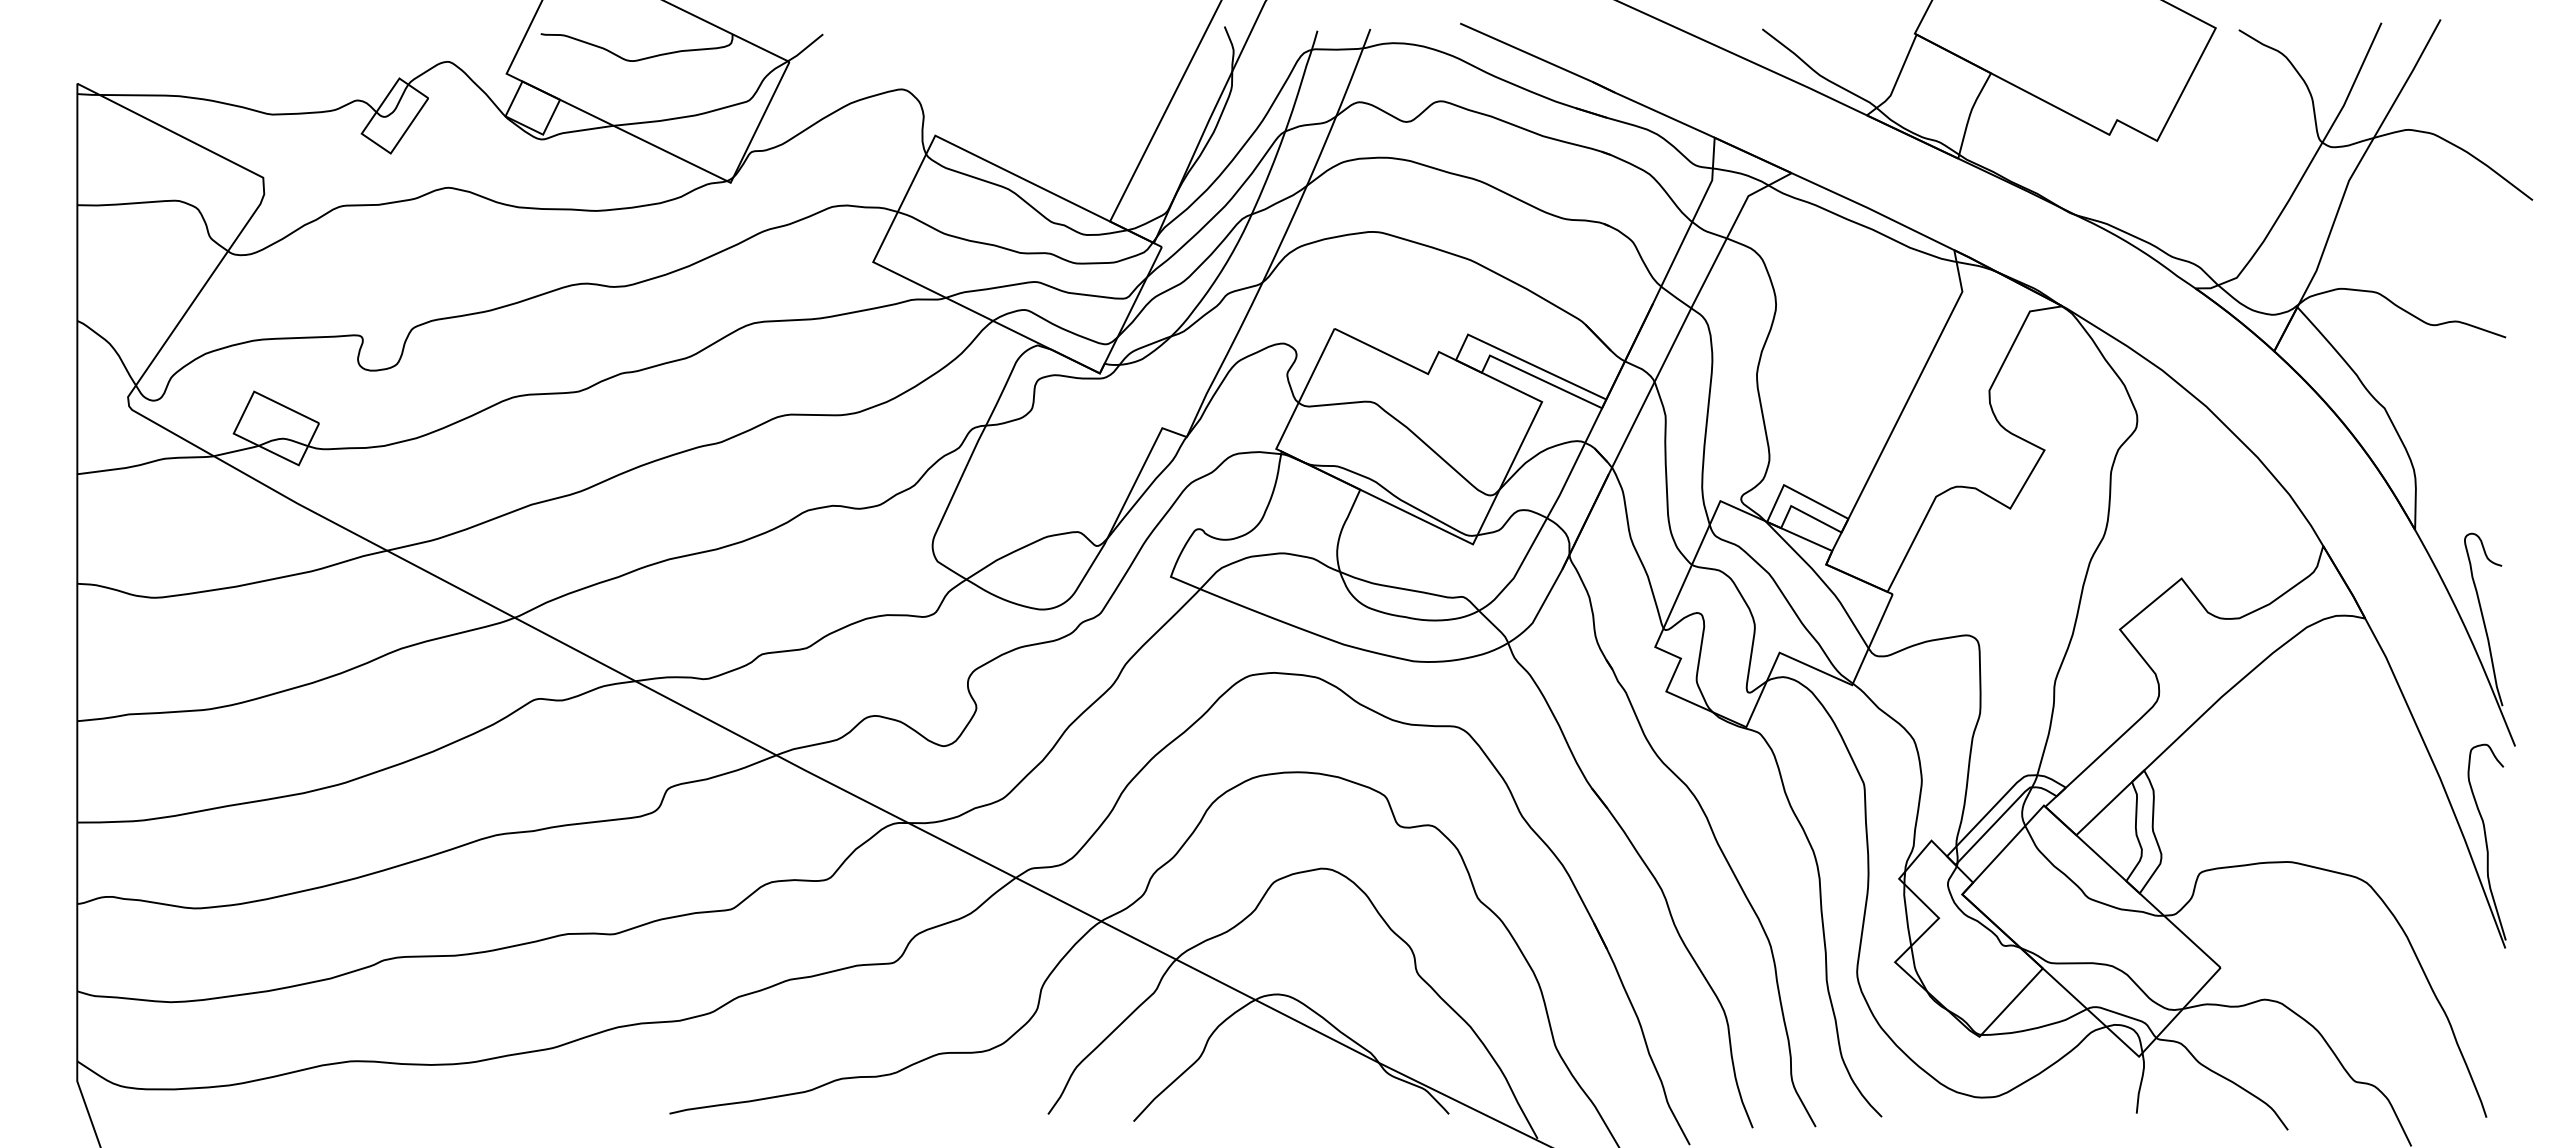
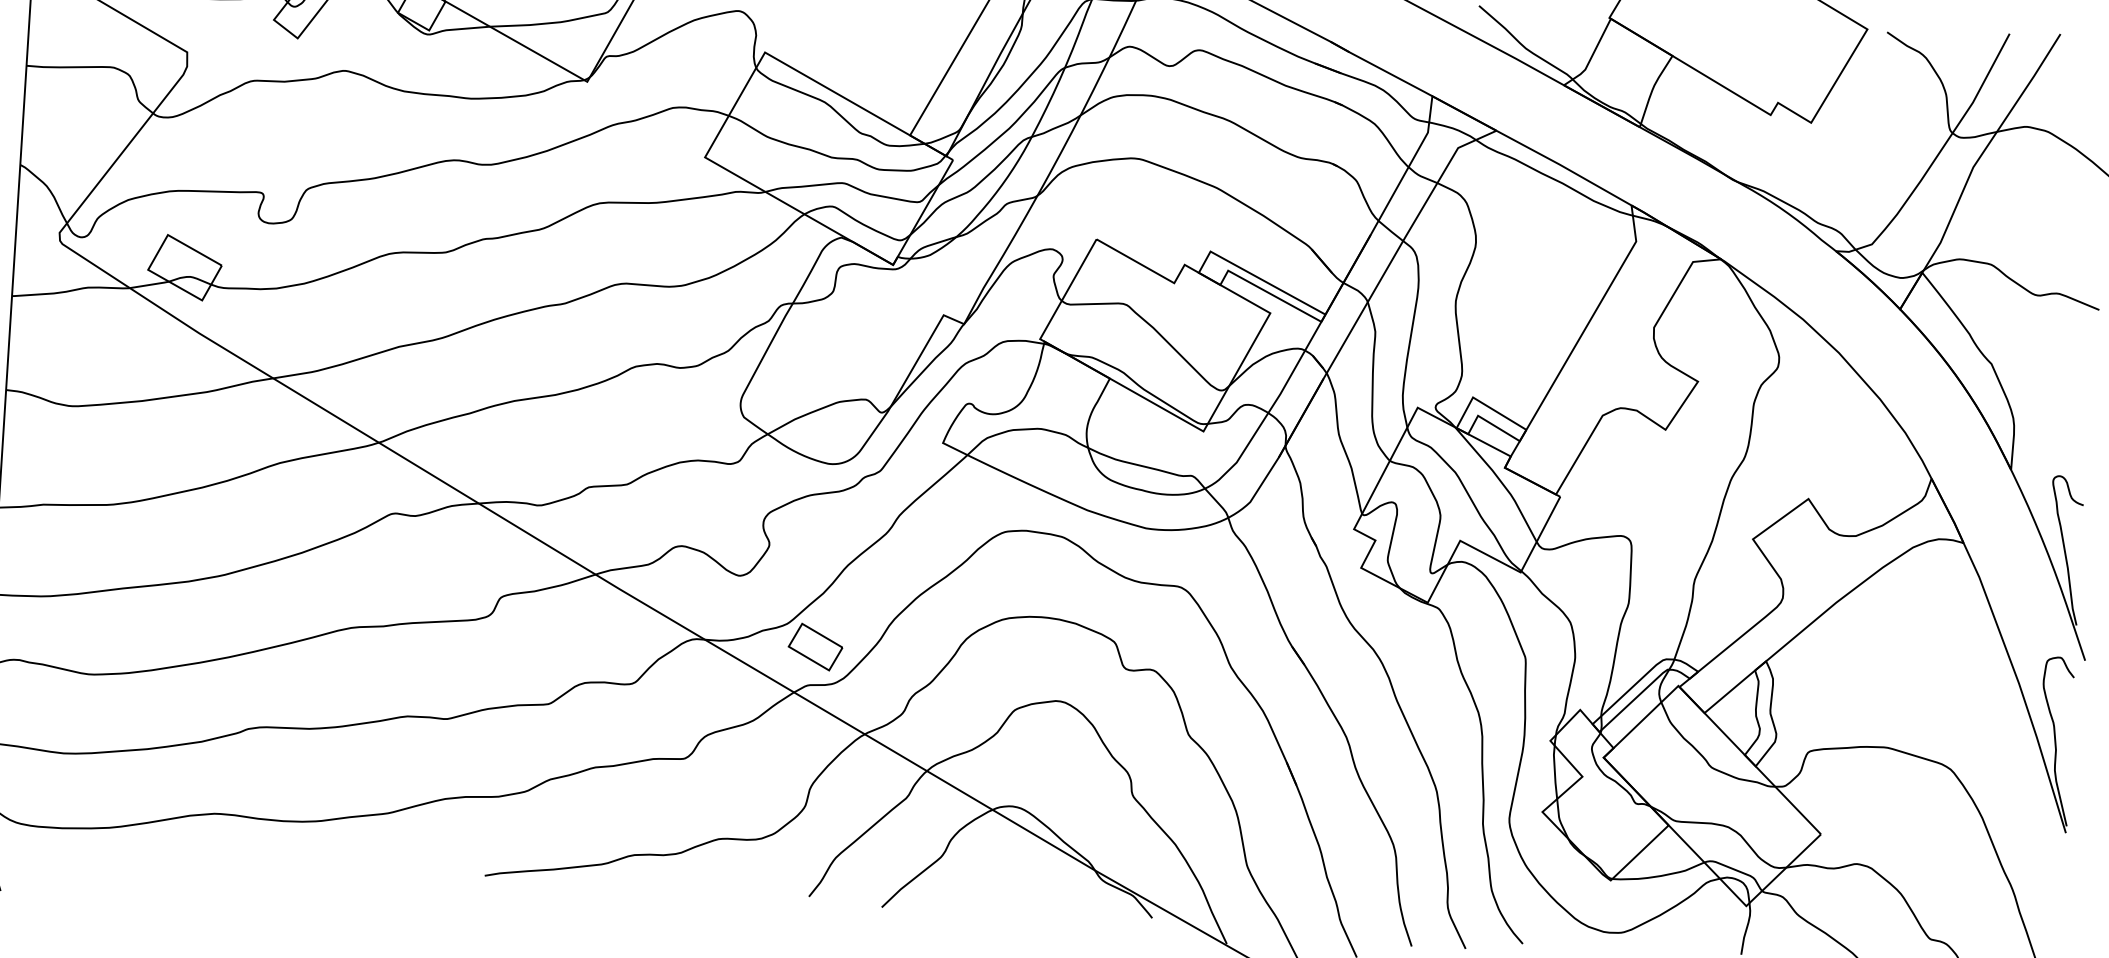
part: (1037, 823) -> (815, 647), added

